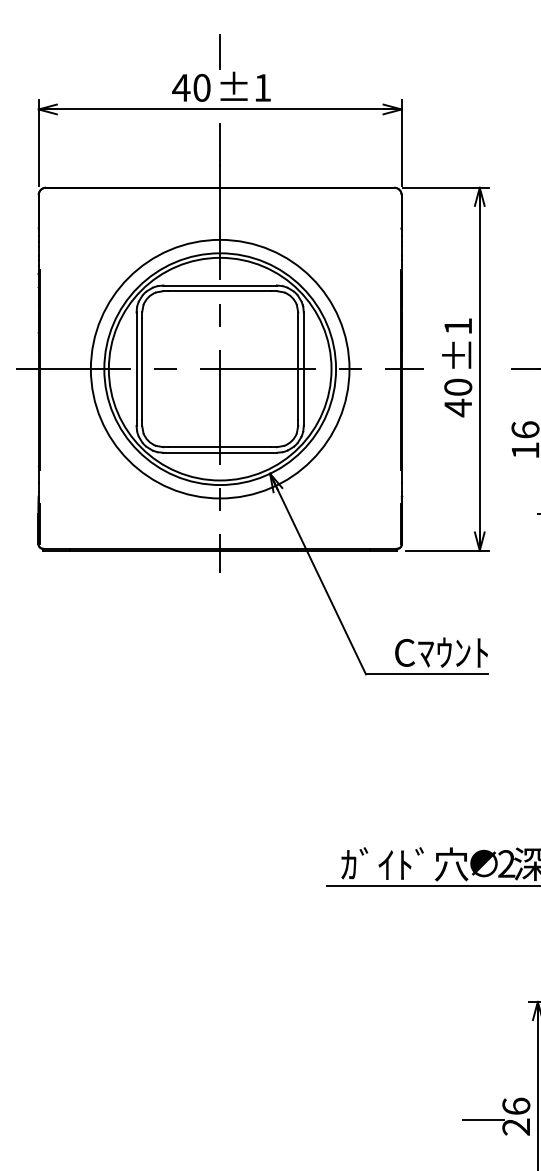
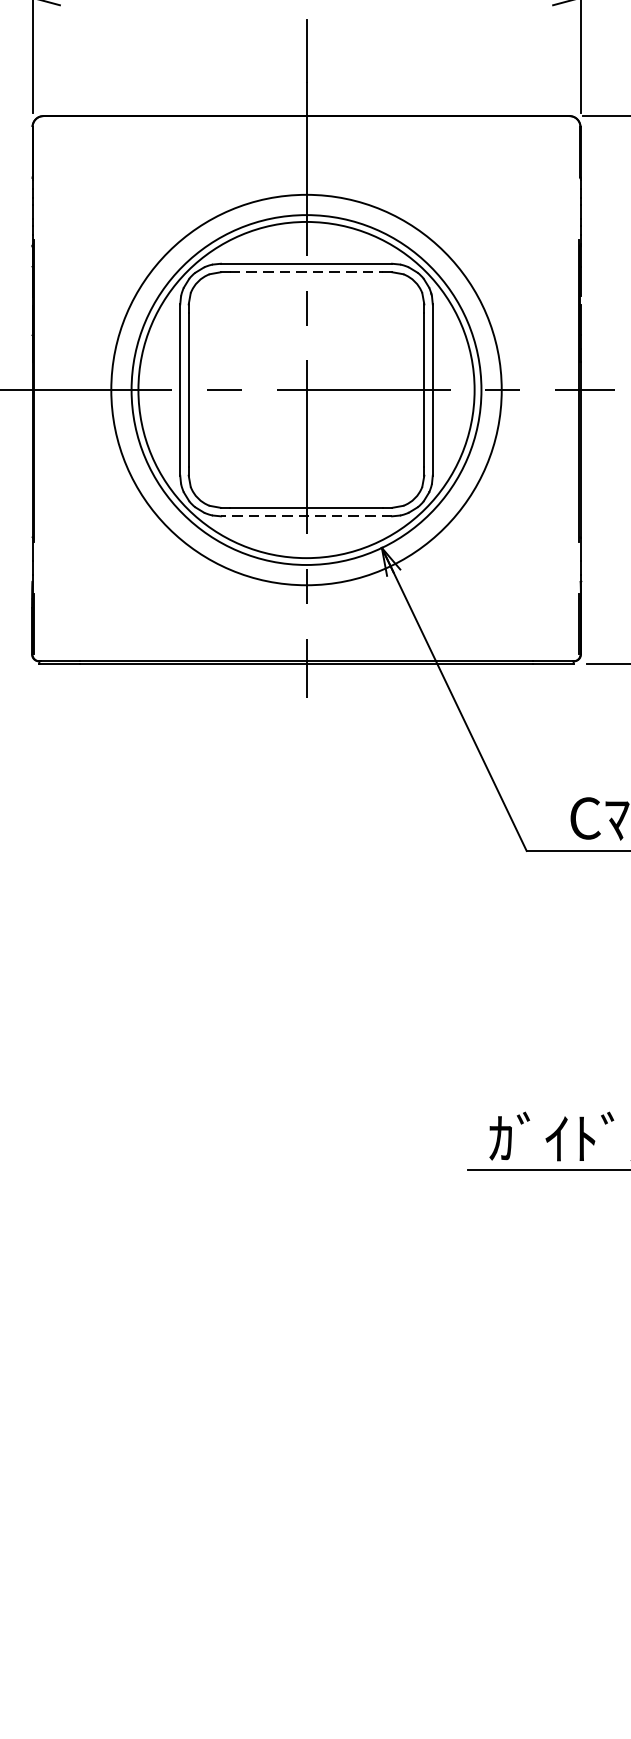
line: (220, 291) -> (306, 272), solid -> dashed
line: (220, 452) -> (306, 515), solid -> dashed

